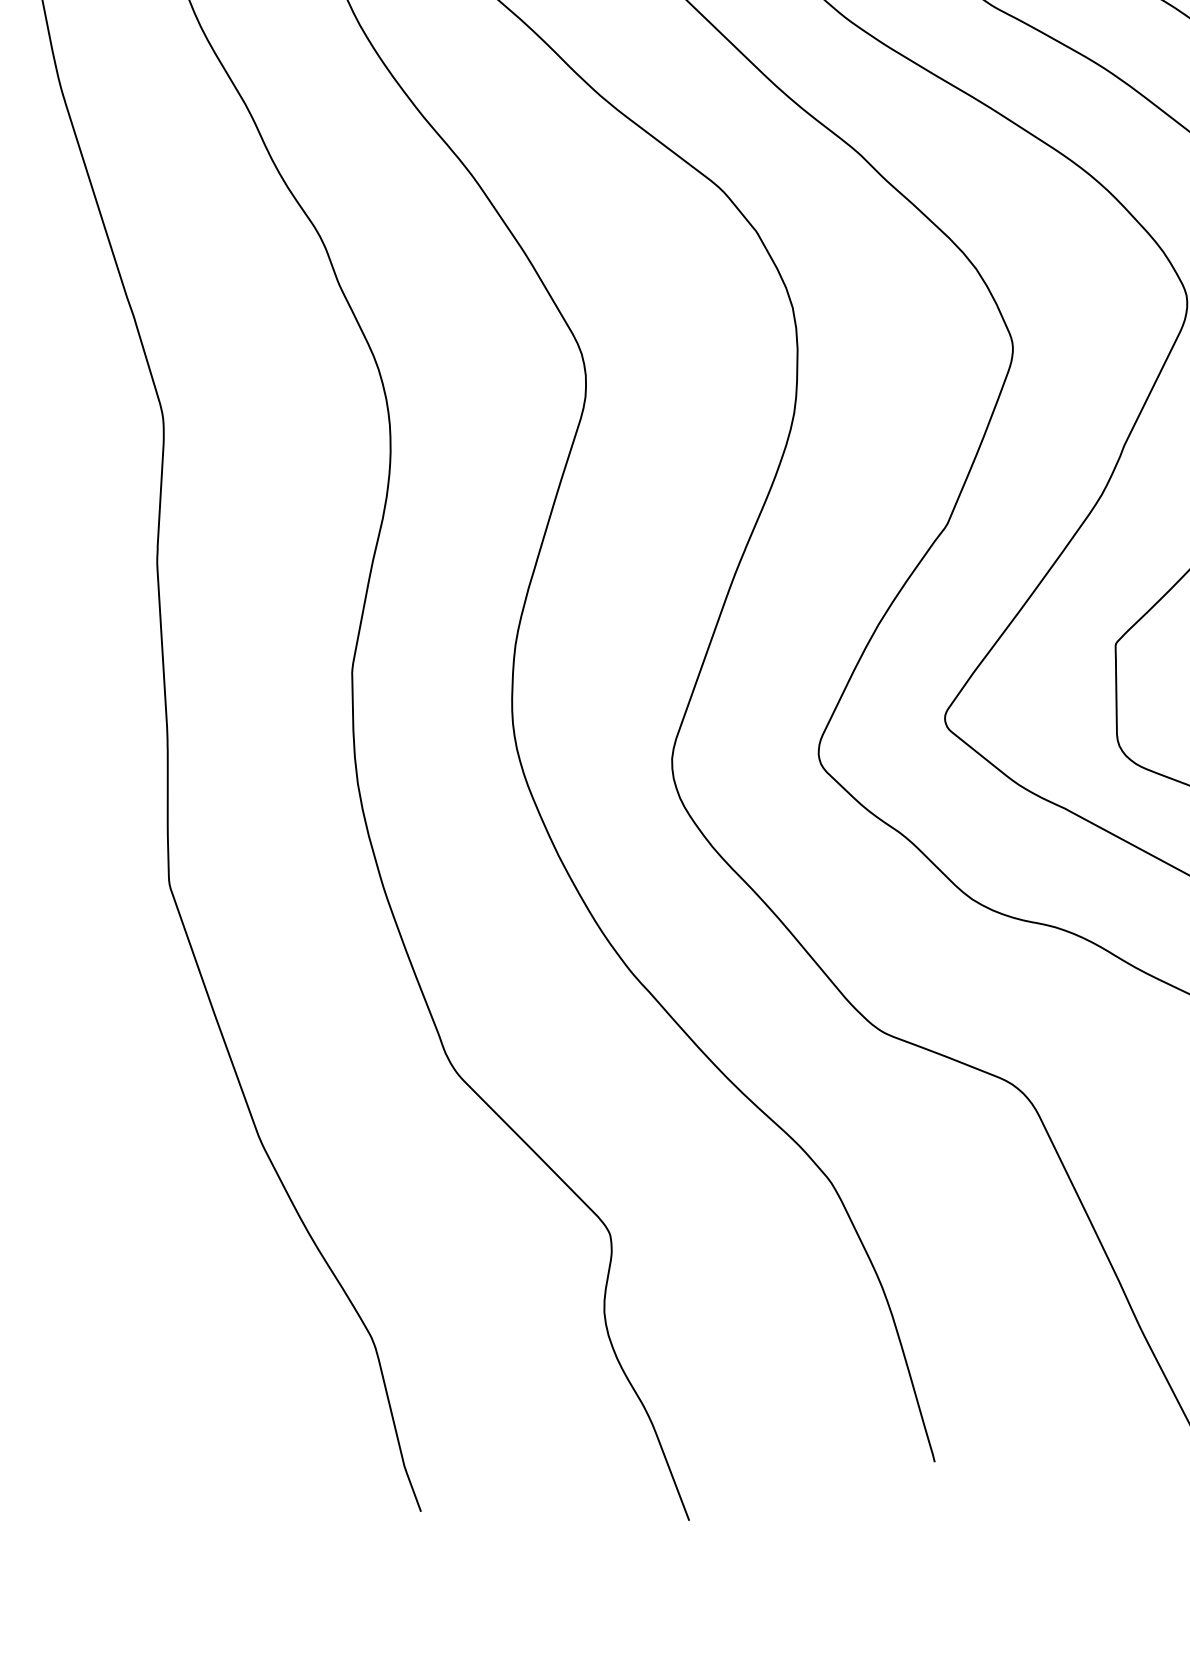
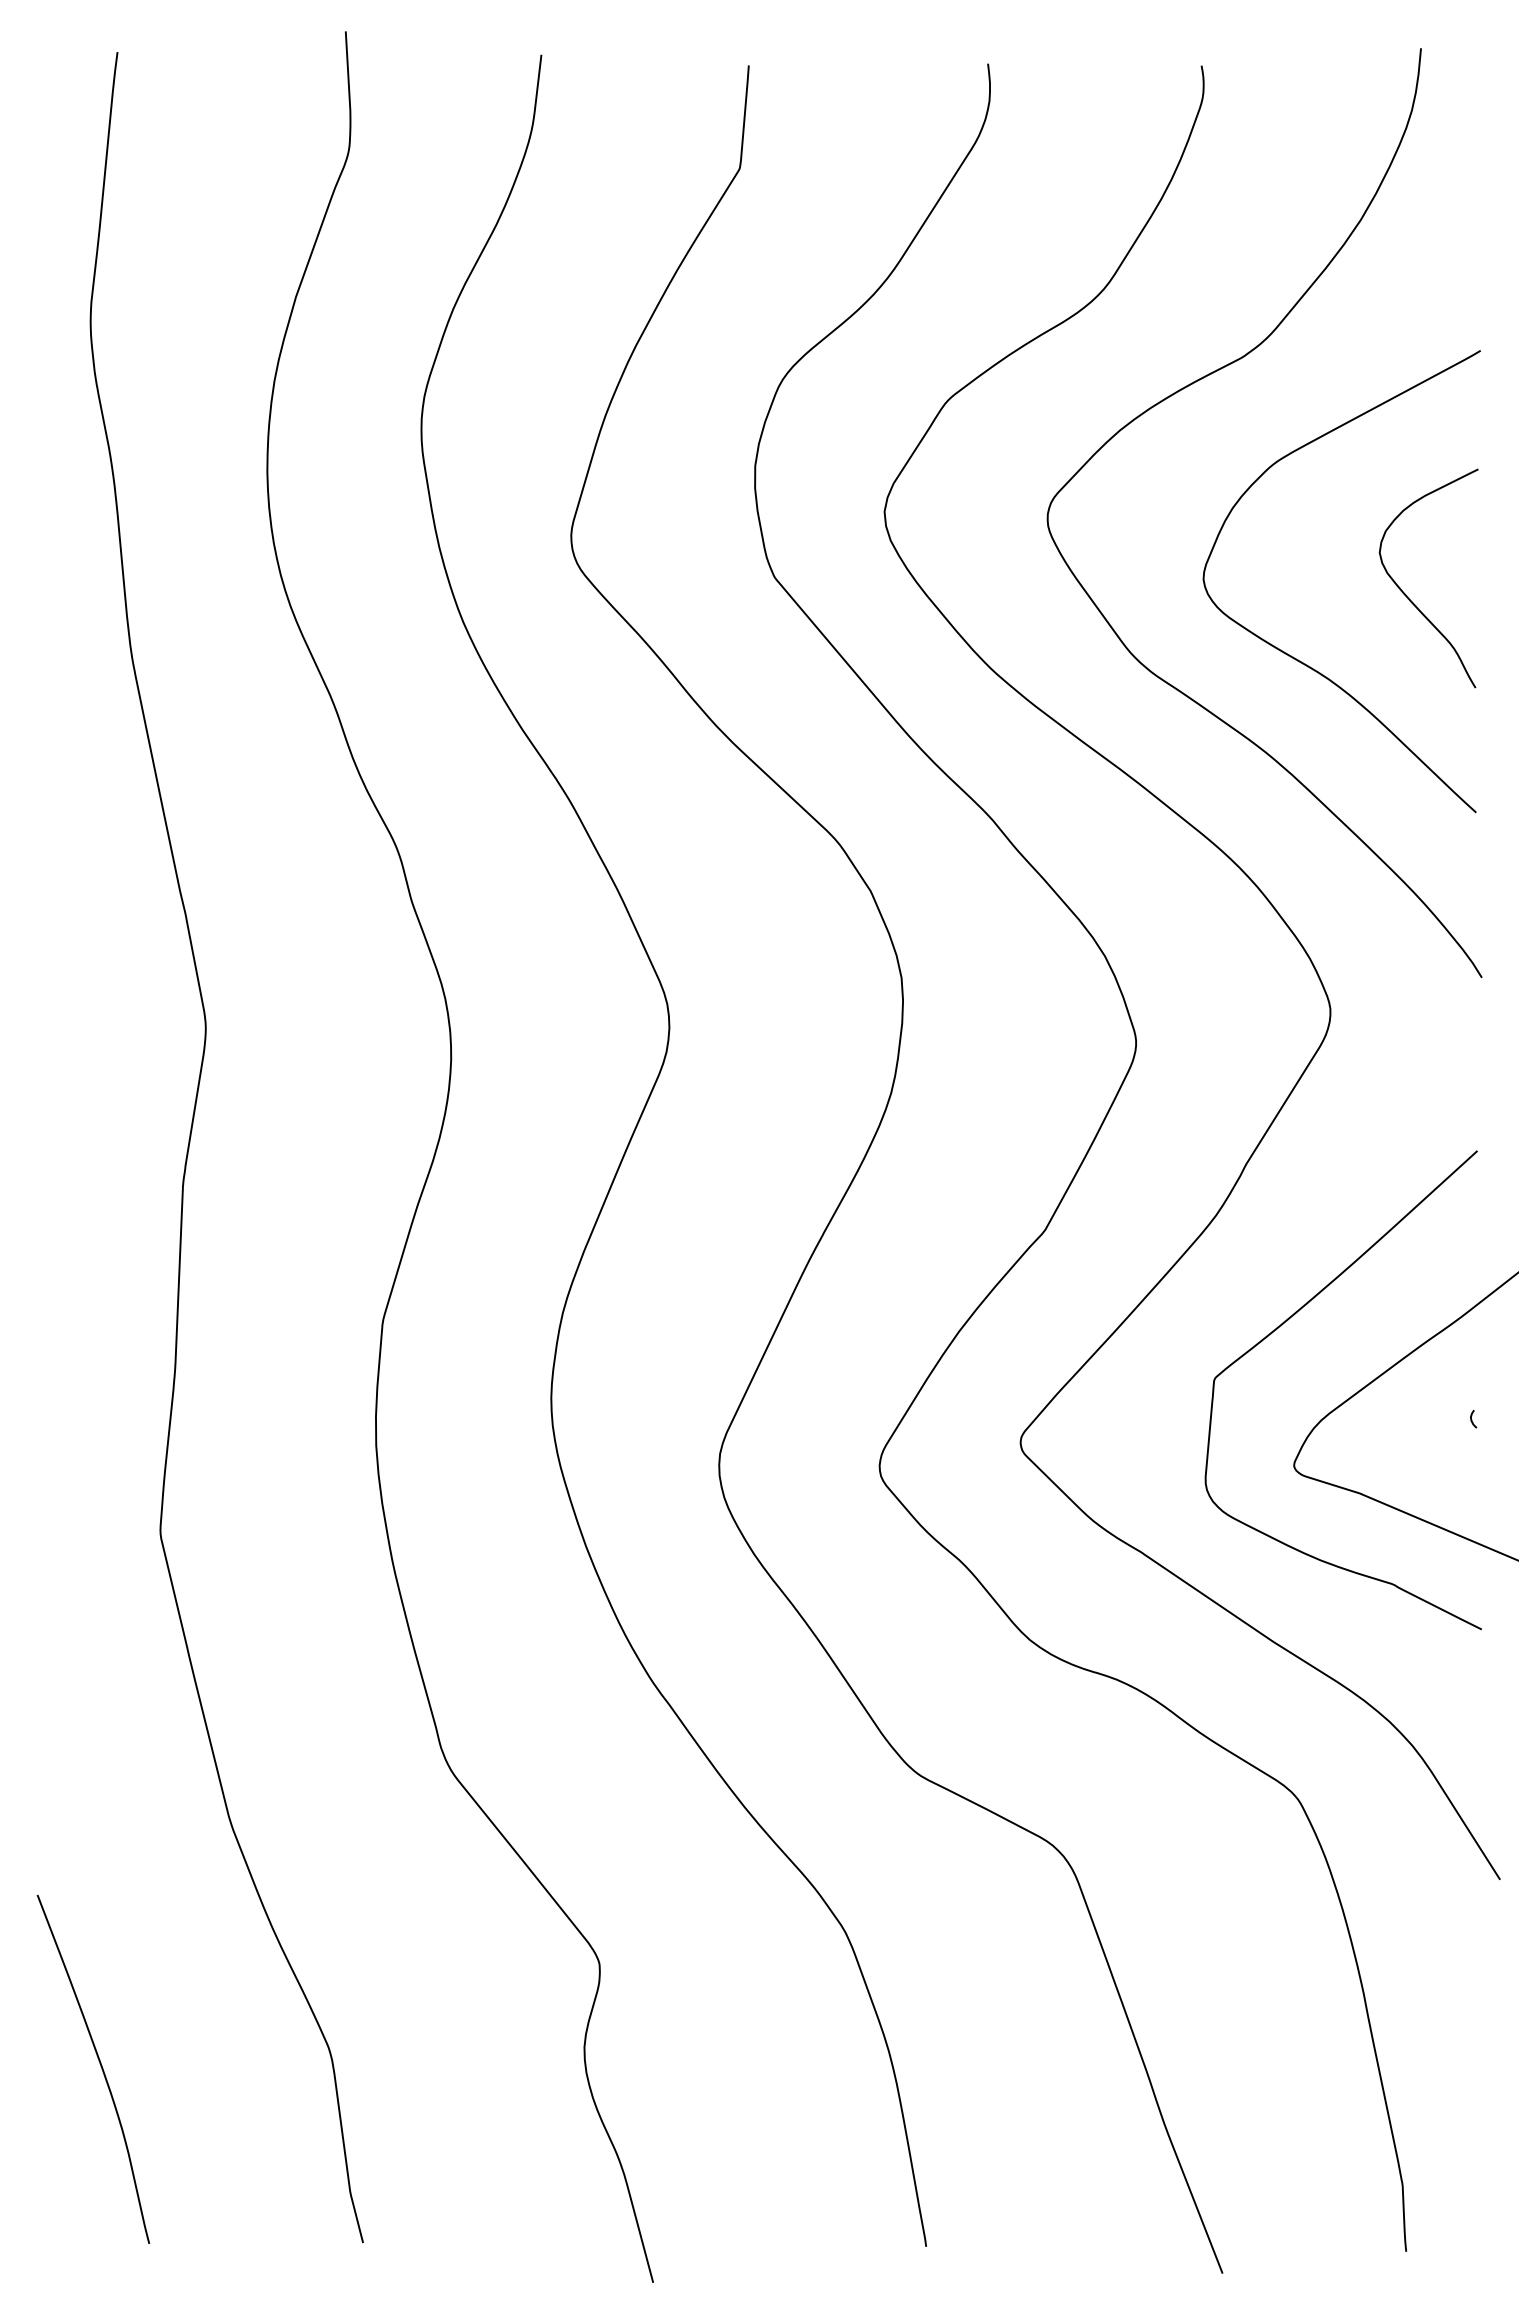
curve: (164, 1375) -> (100, 2066), added

